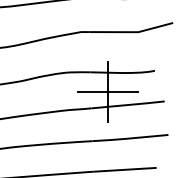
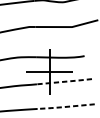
line: (128, 104) -> (64, 81), solid -> dashed
line: (128, 138) -> (64, 106), solid -> dashed

